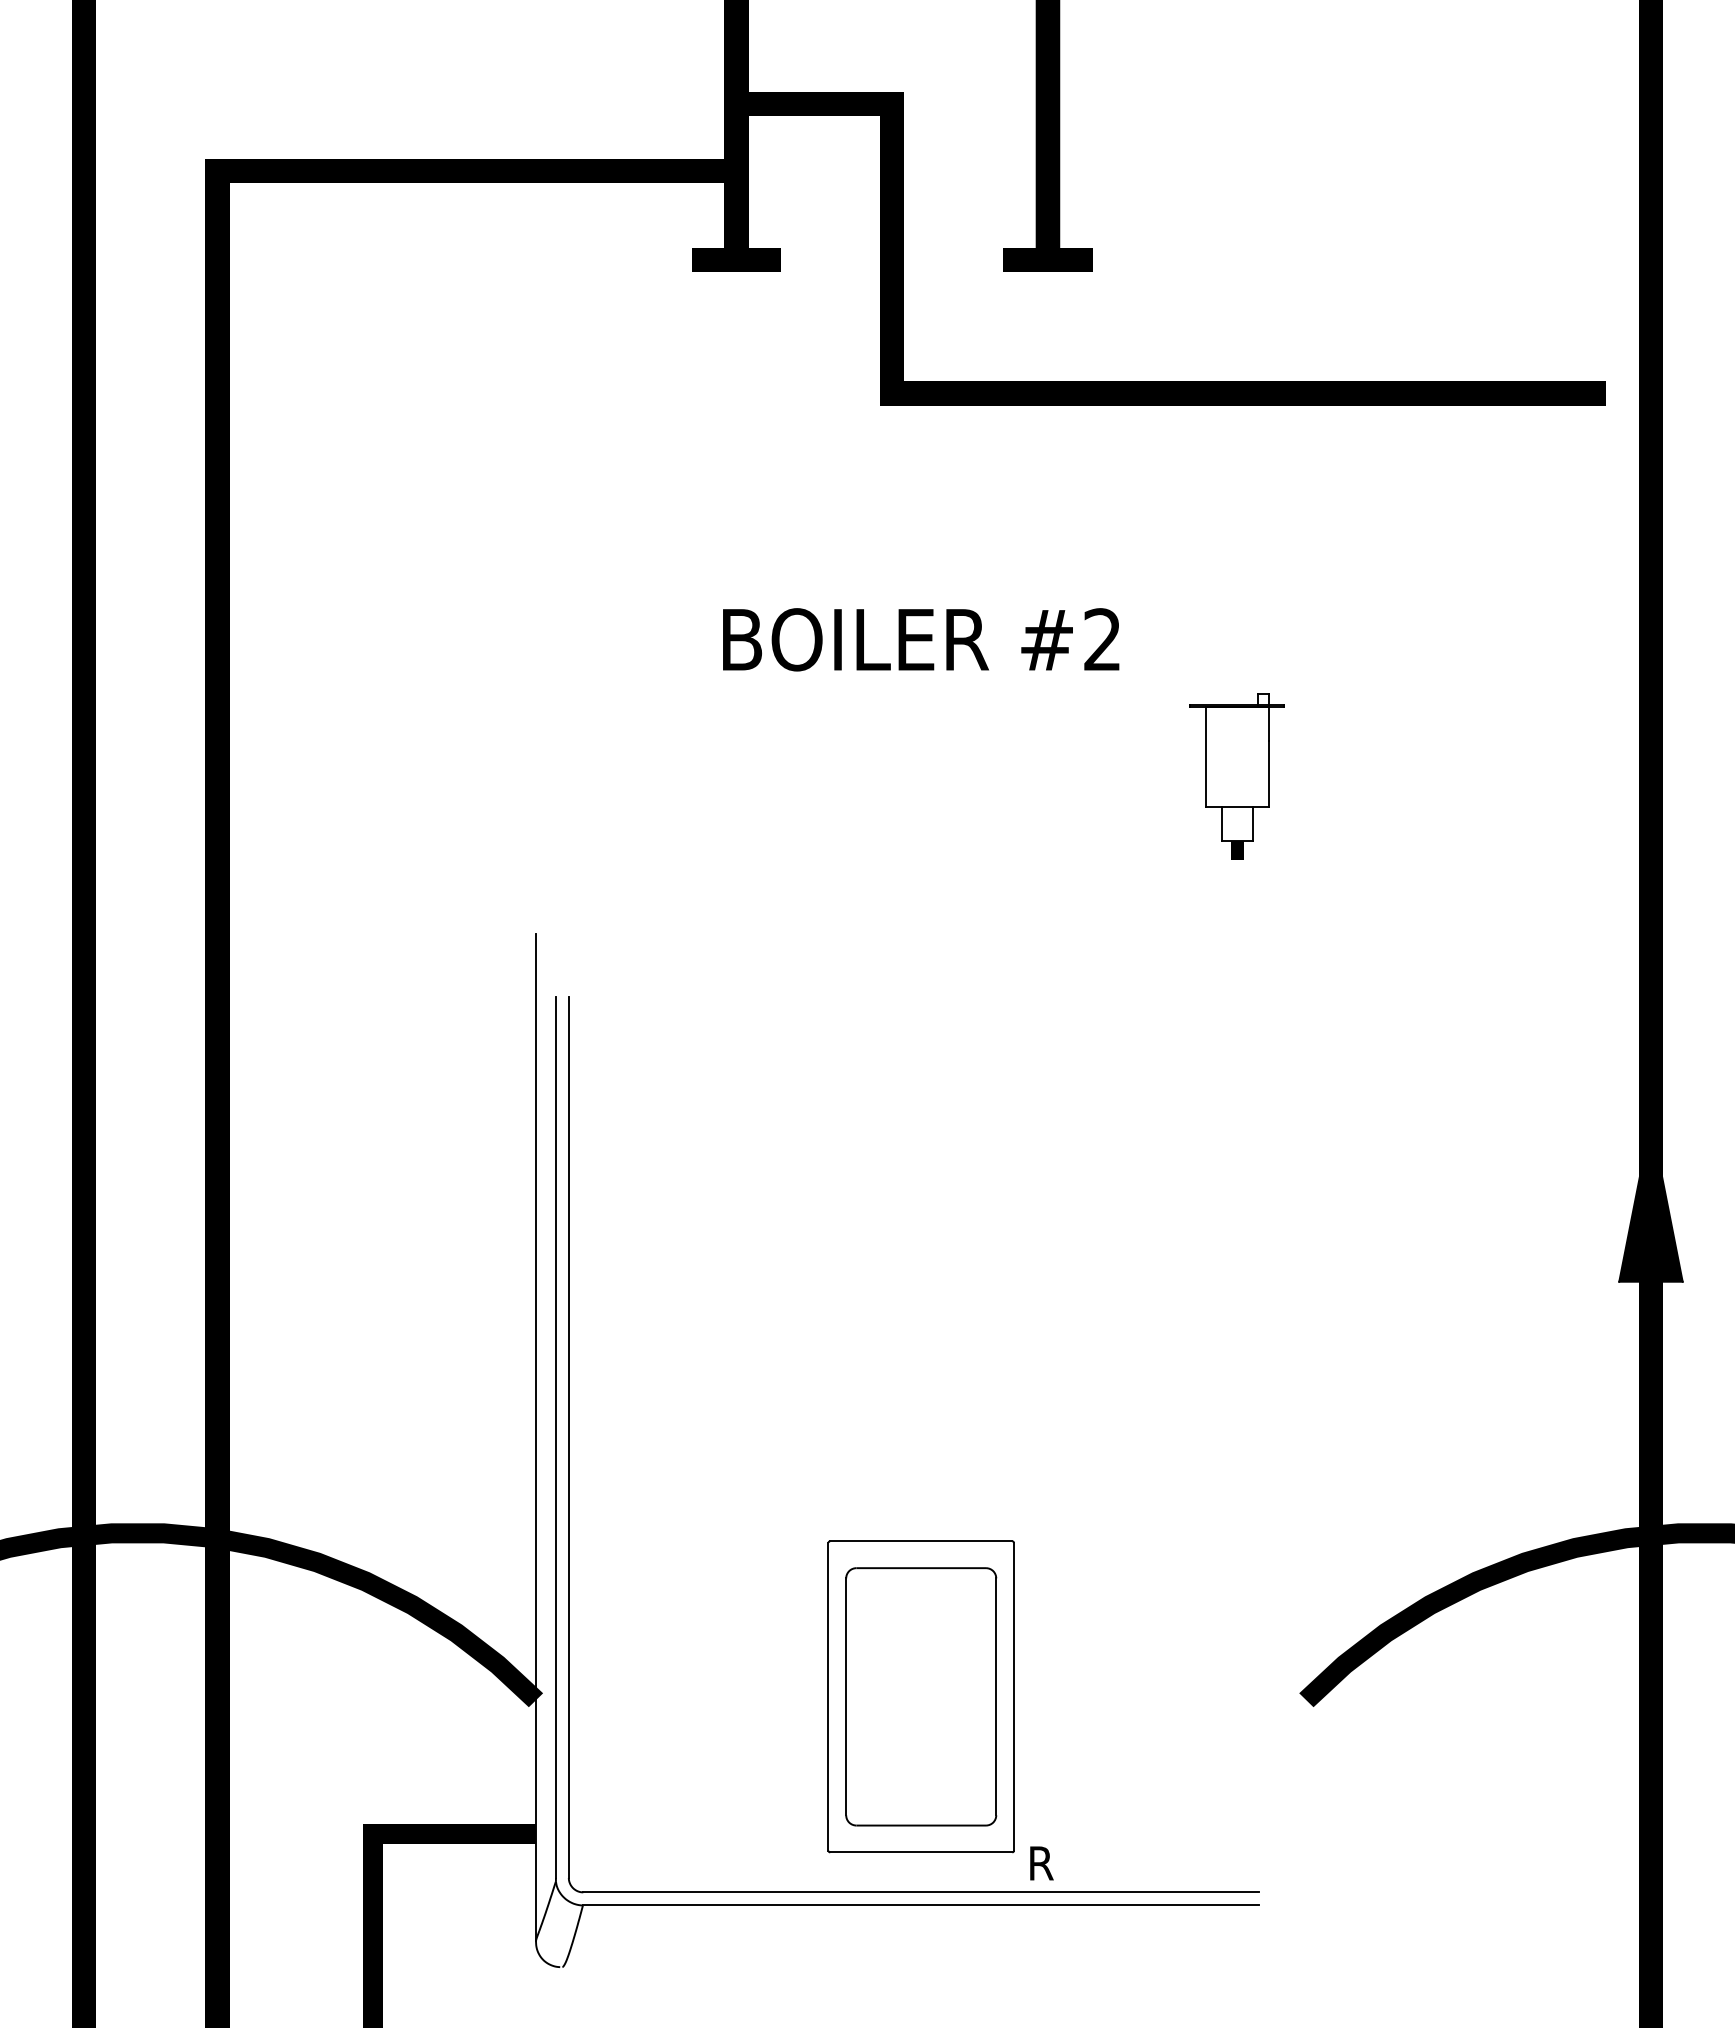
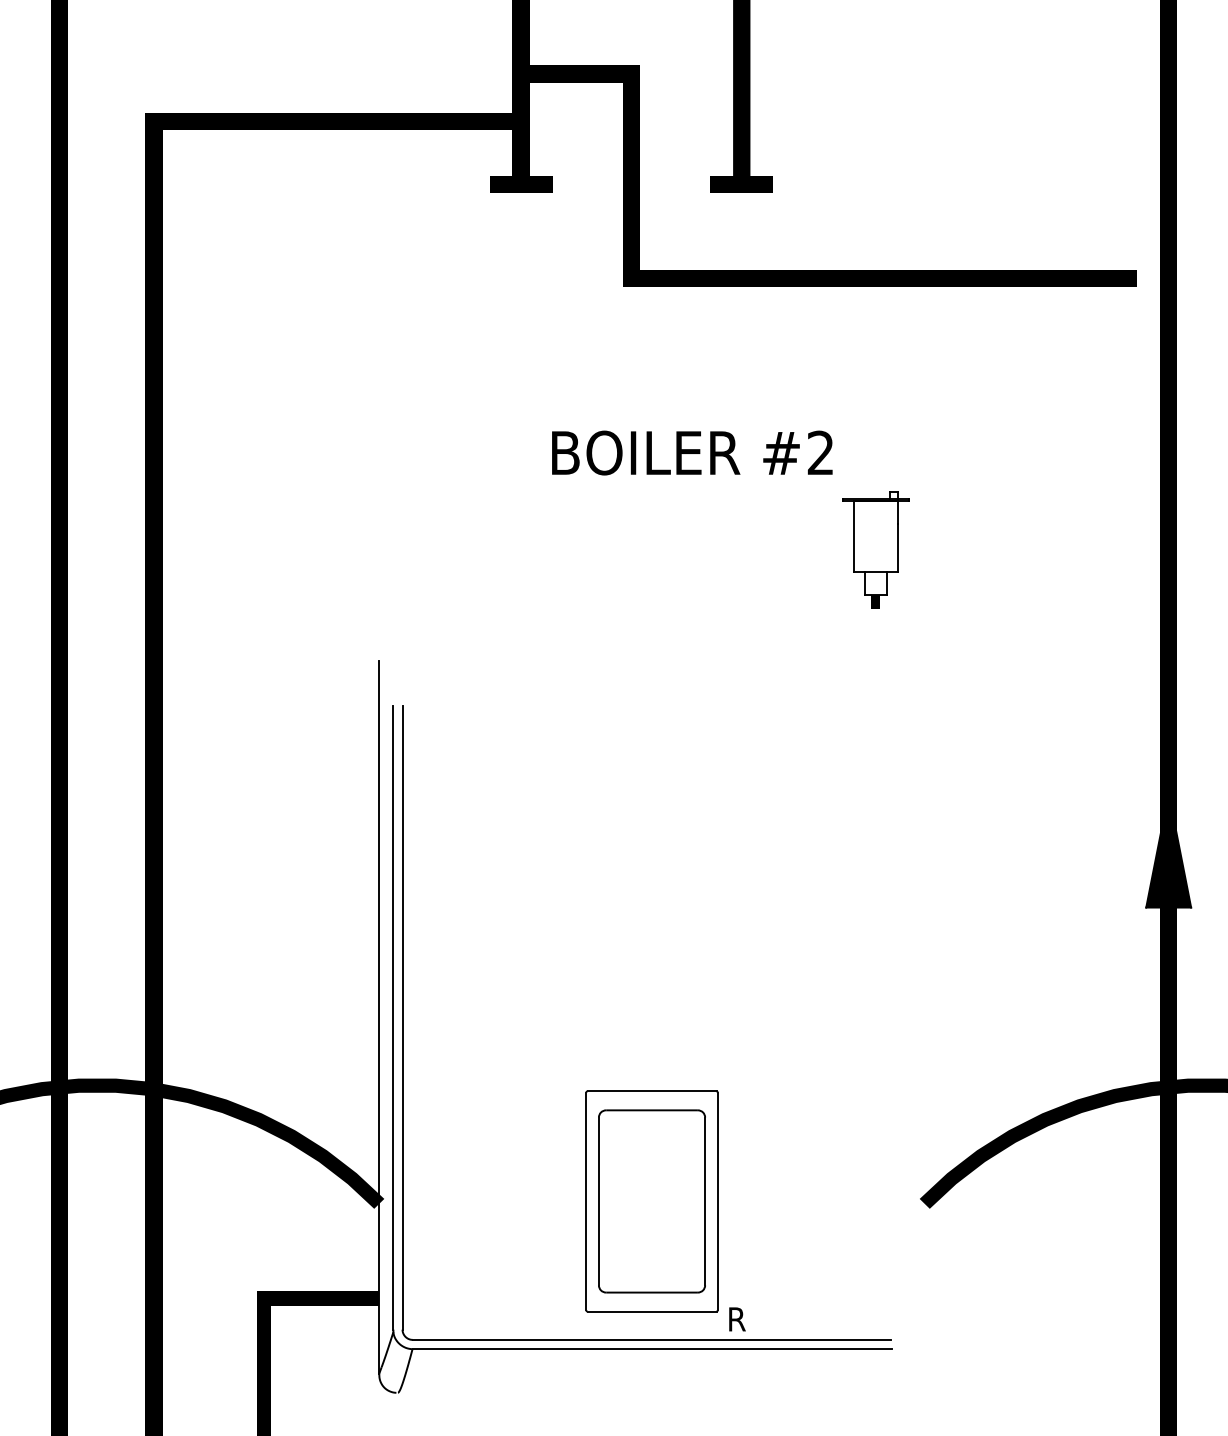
text: (921, 639) -> (692, 452), moved

